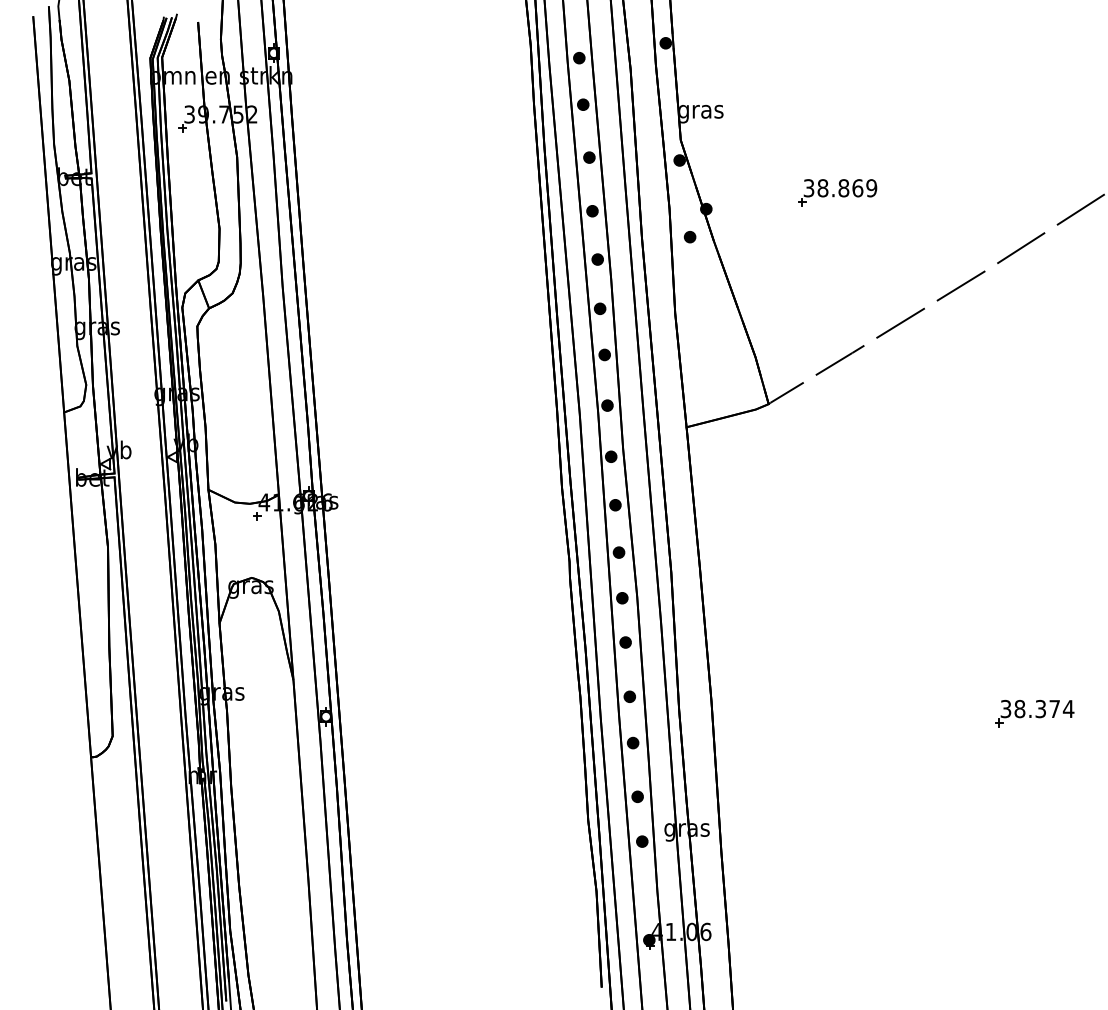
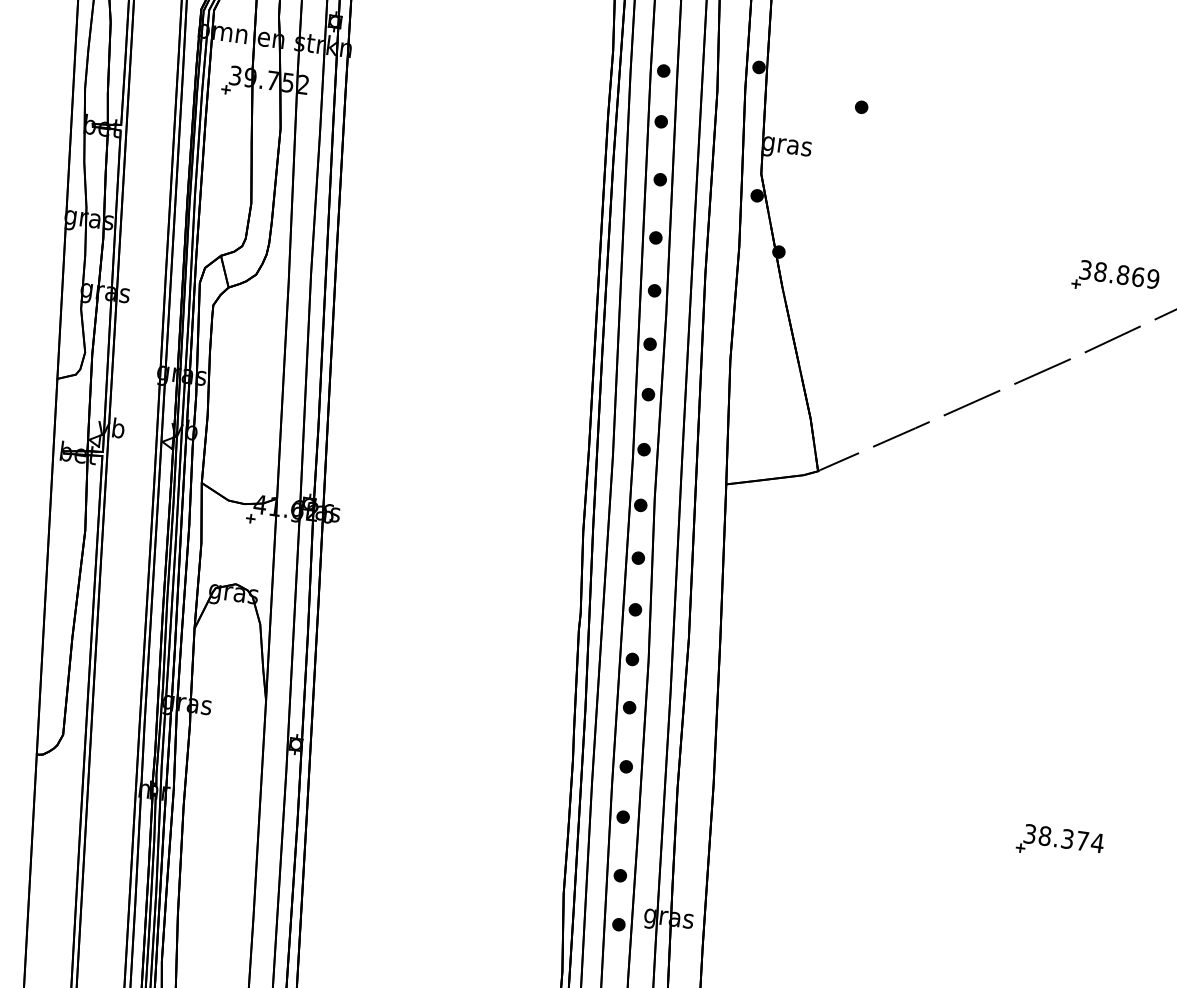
part: (837, 192) -> (1115, 278), moved
part: (689, 237) -> (860, 107), moved

